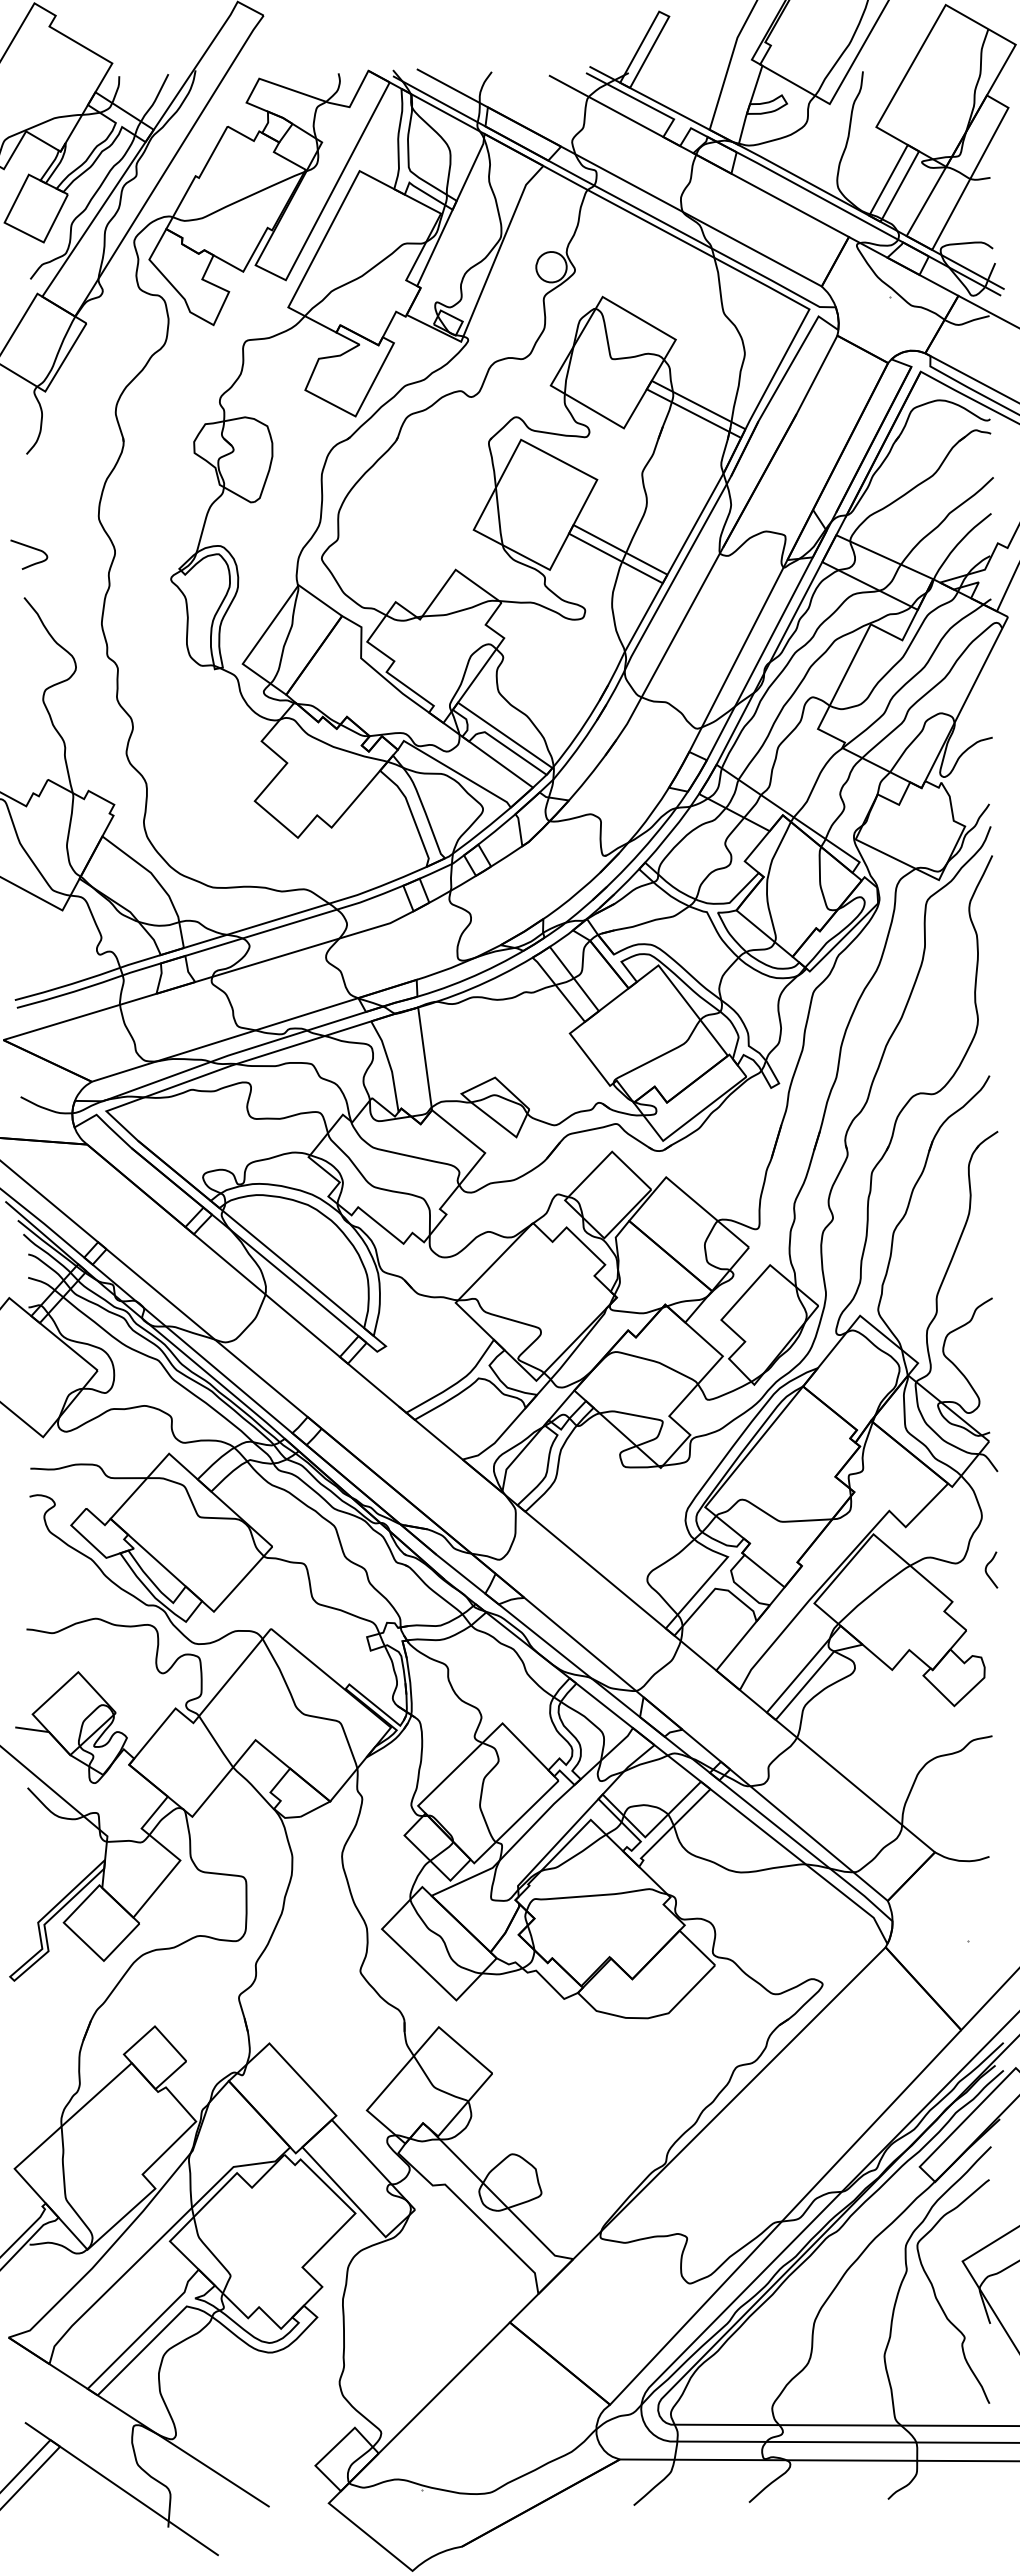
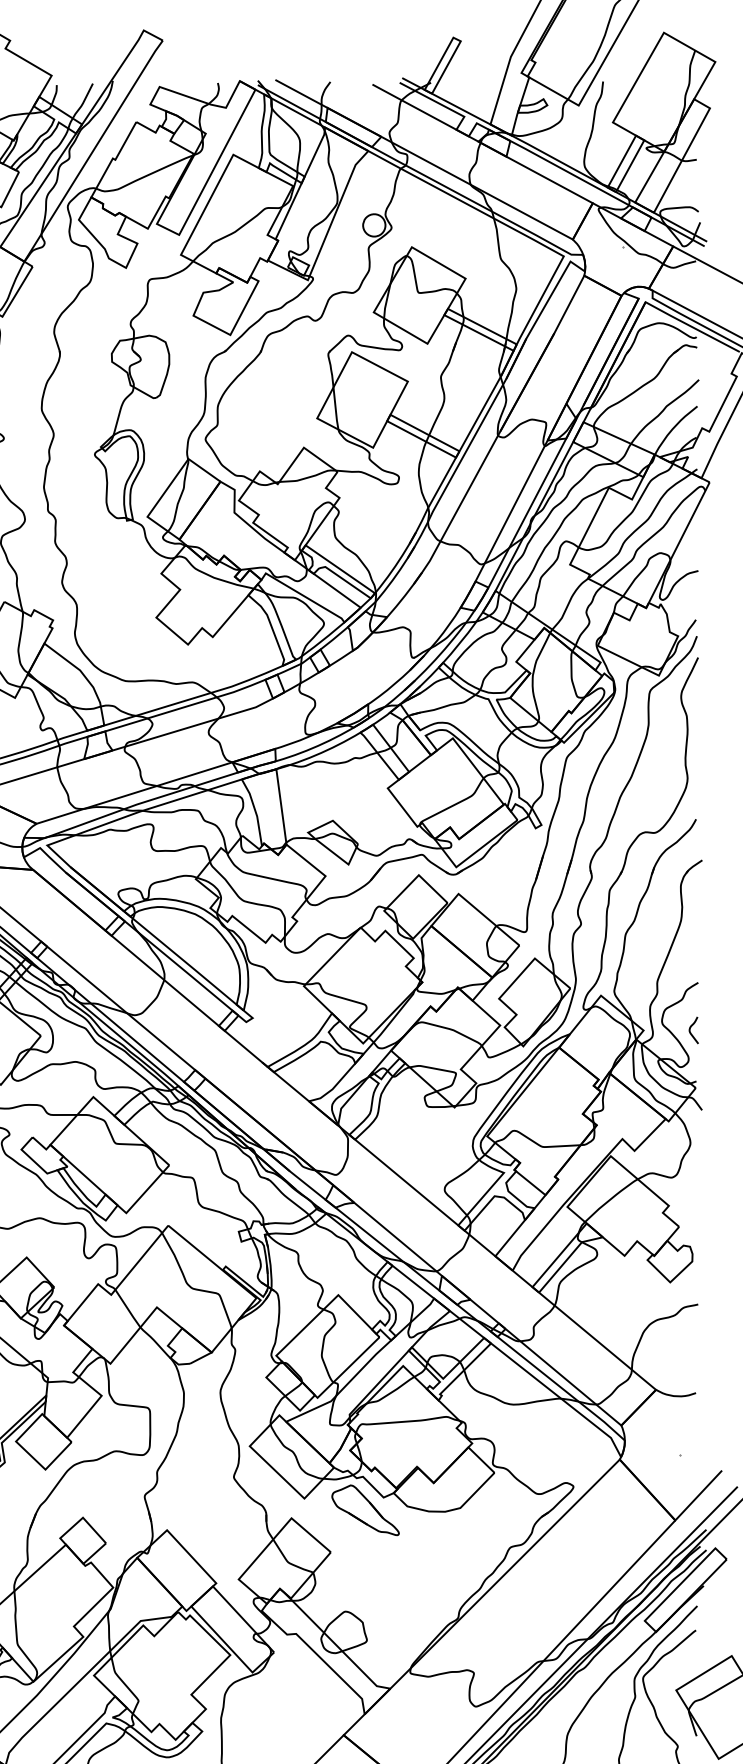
curve: (987, 1567) -> (690, 1028), moved
part: (539, 2016) -> (365, 1510), added

